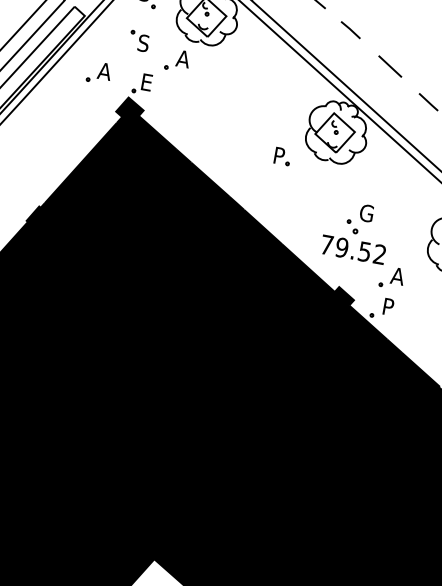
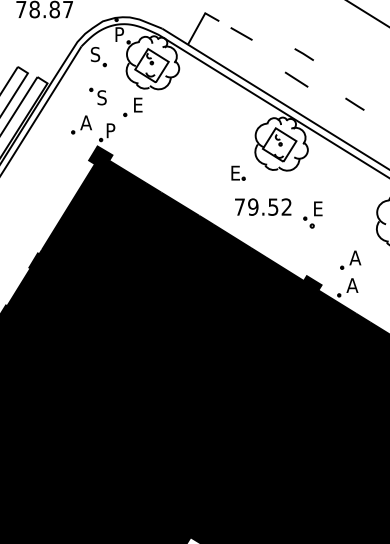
line: (349, 29) -> (303, 54), moved
text: (183, 58) -> (138, 104), A -> E
line: (390, 66) -> (296, 79), moved
part: (99, 72) -> (81, 124), moved
text: (147, 82) -> (111, 130), E -> P
text: (280, 155) -> (236, 172), P -> E
text: (366, 212) -> (318, 208), G -> E
text: (353, 249) -> (263, 206), moved
text: (388, 306) -> (352, 285), P -> A

